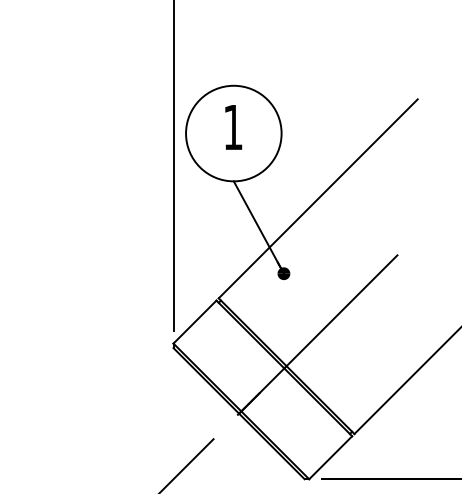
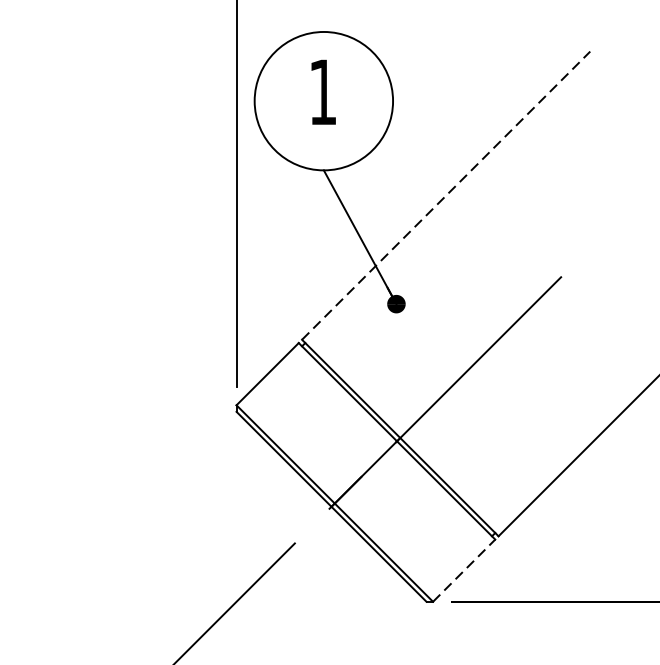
line: (318, 198) -> (446, 195), solid -> dashed
line: (331, 457) -> (465, 570), solid -> dashed

